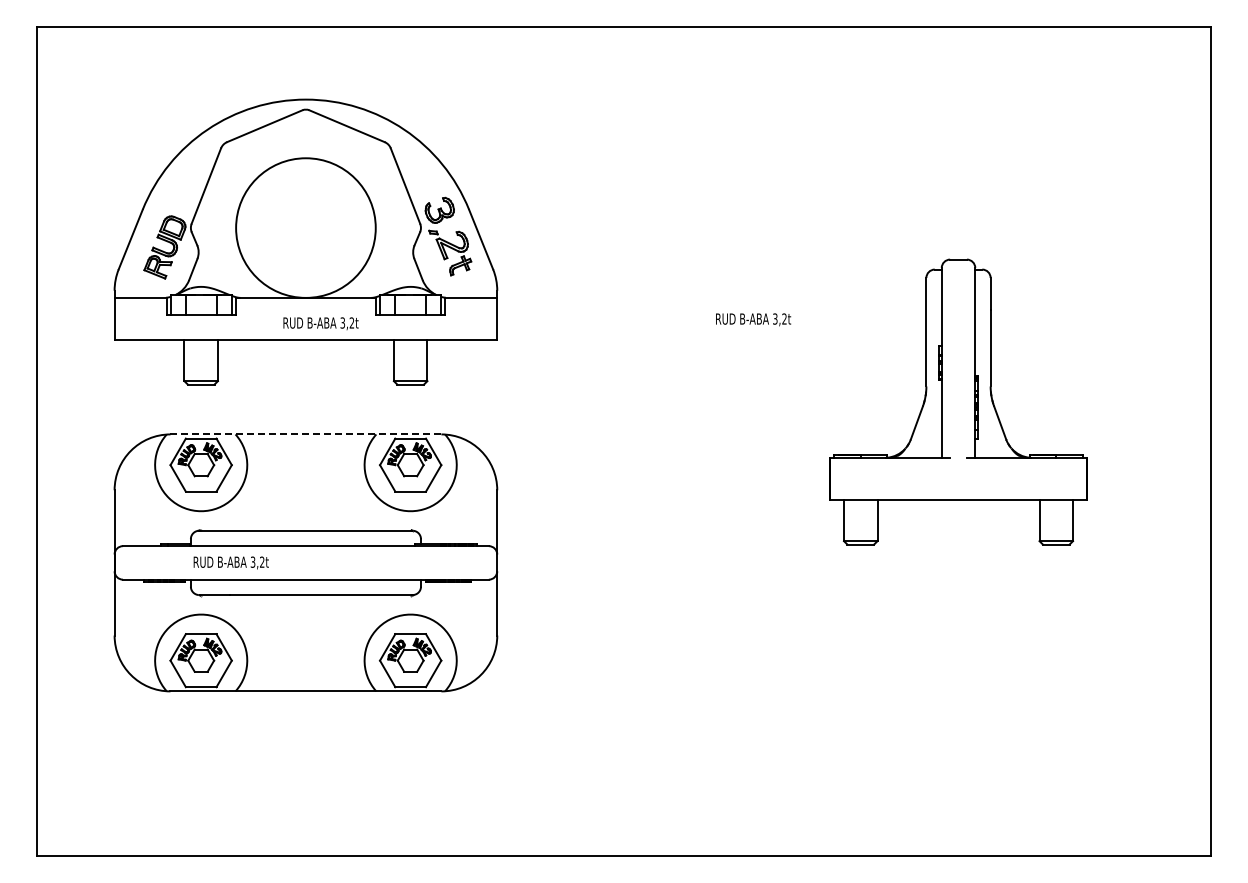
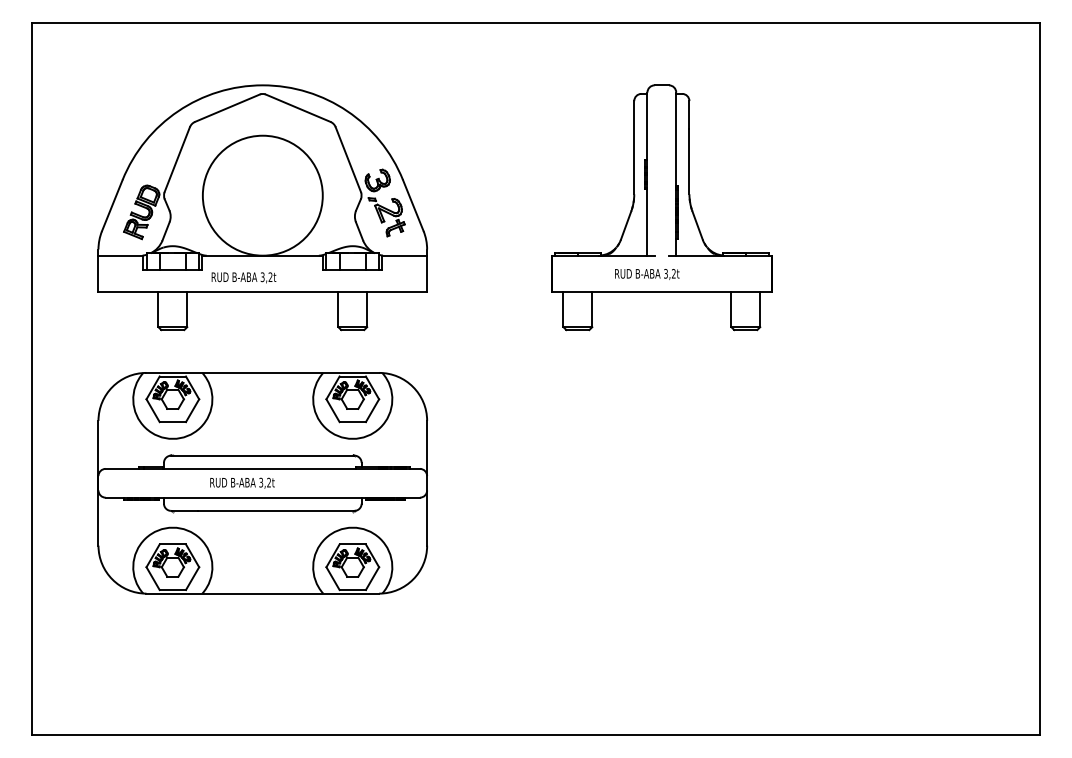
text: (320, 323) -> (243, 277), moved
part: (958, 401) -> (661, 207), moved
line: (306, 434) -> (263, 372), dashed -> solid
text: (230, 562) -> (241, 482), moved

